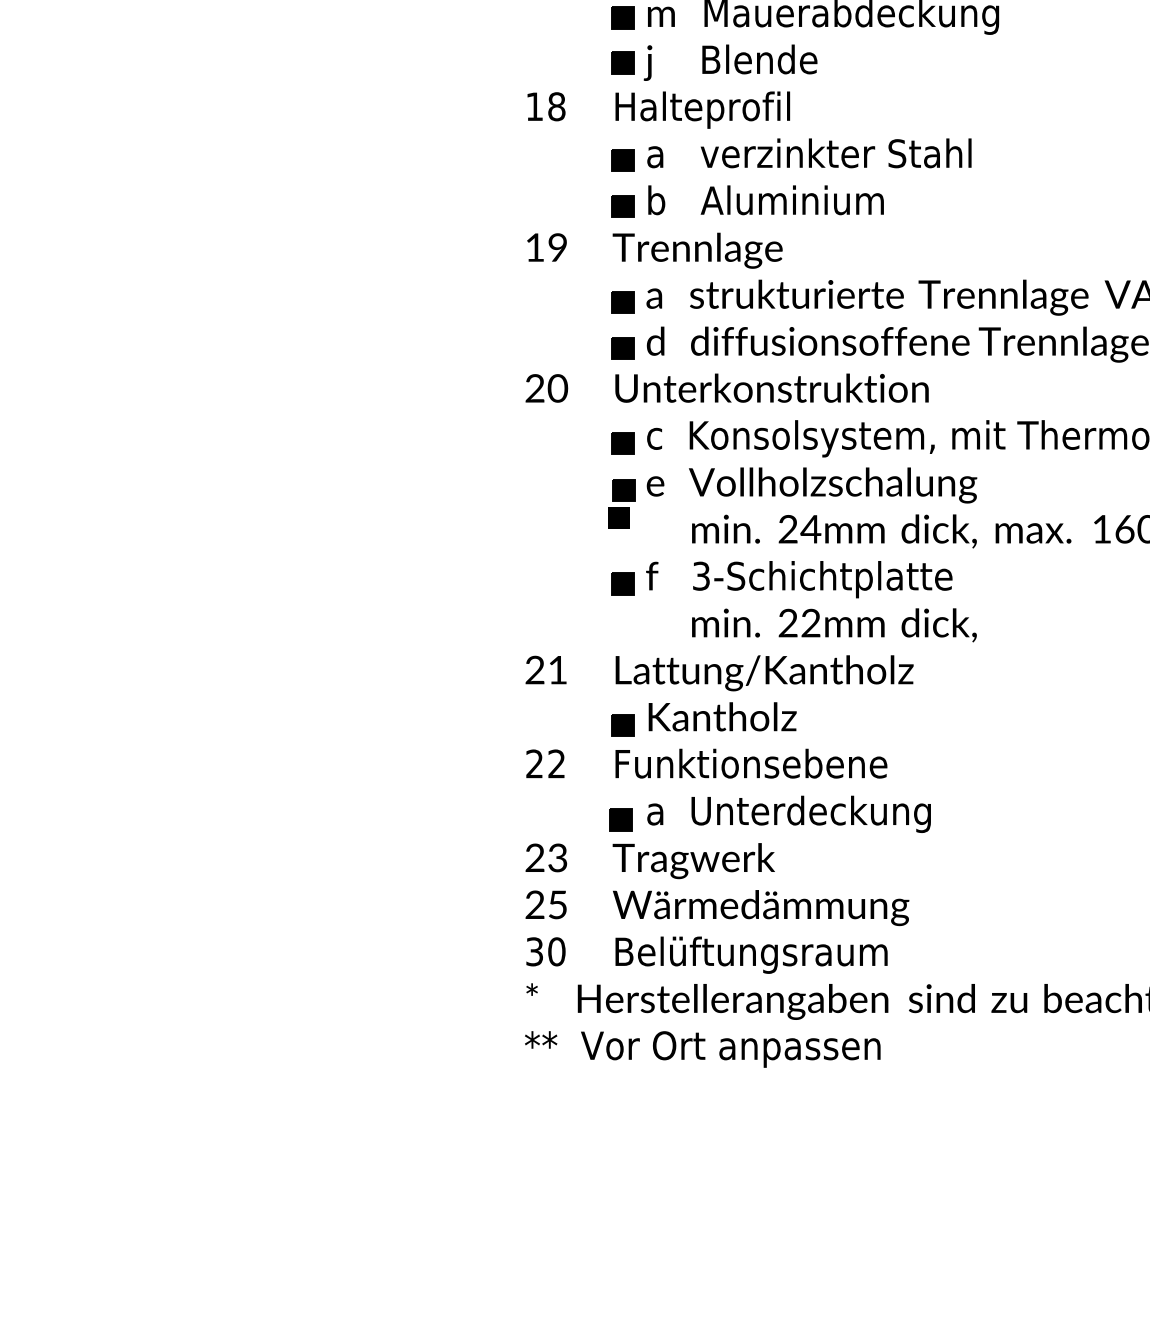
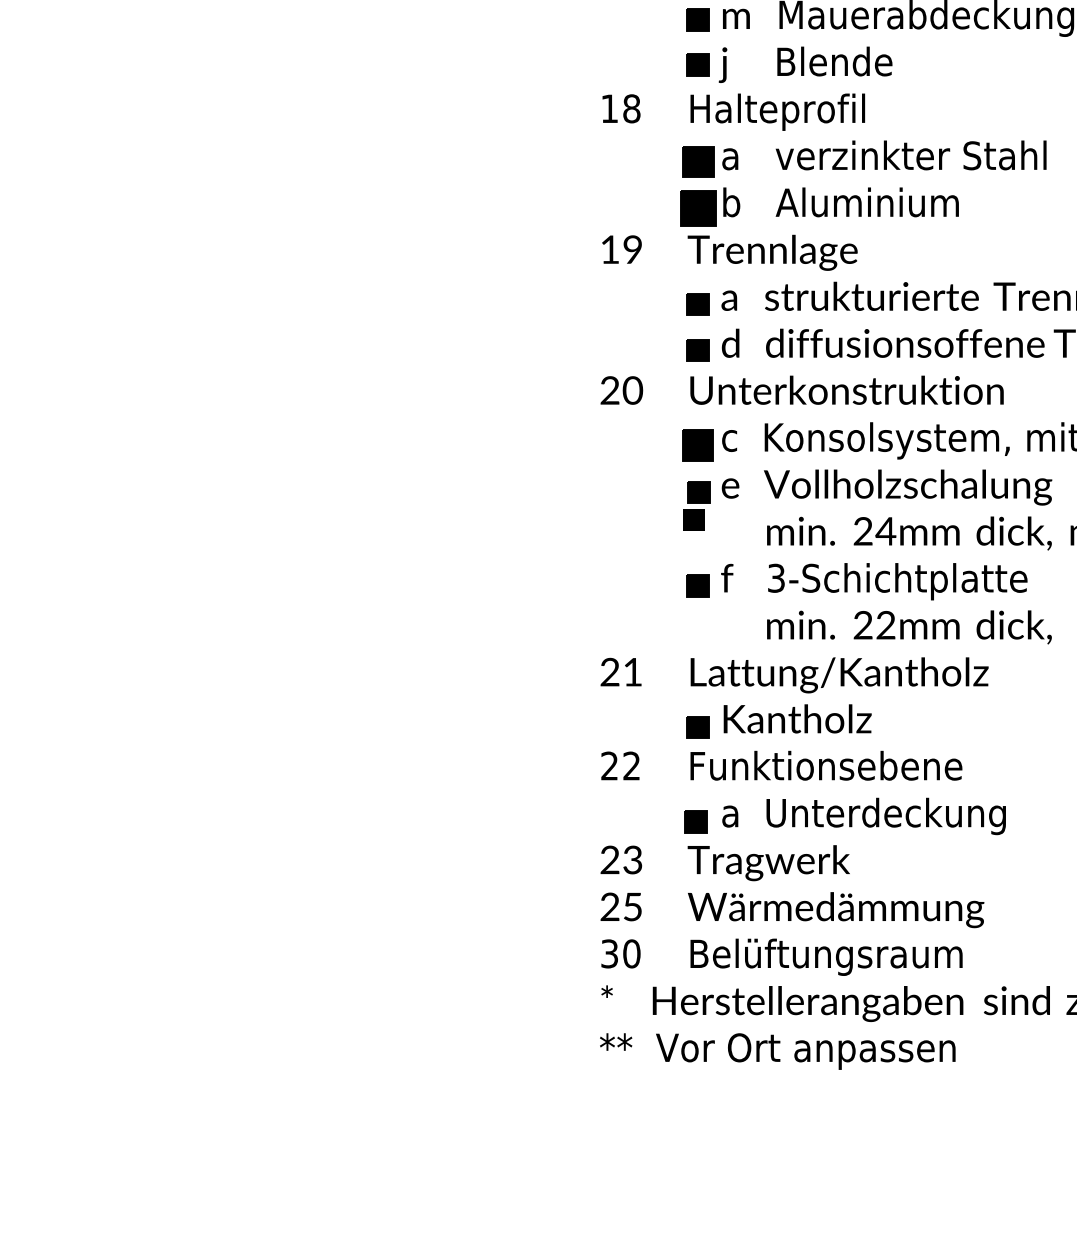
part: (622, 160) -> (697, 162), size x1.4
part: (622, 206) -> (697, 208), size x1.6
part: (622, 443) -> (697, 445), size x1.4

